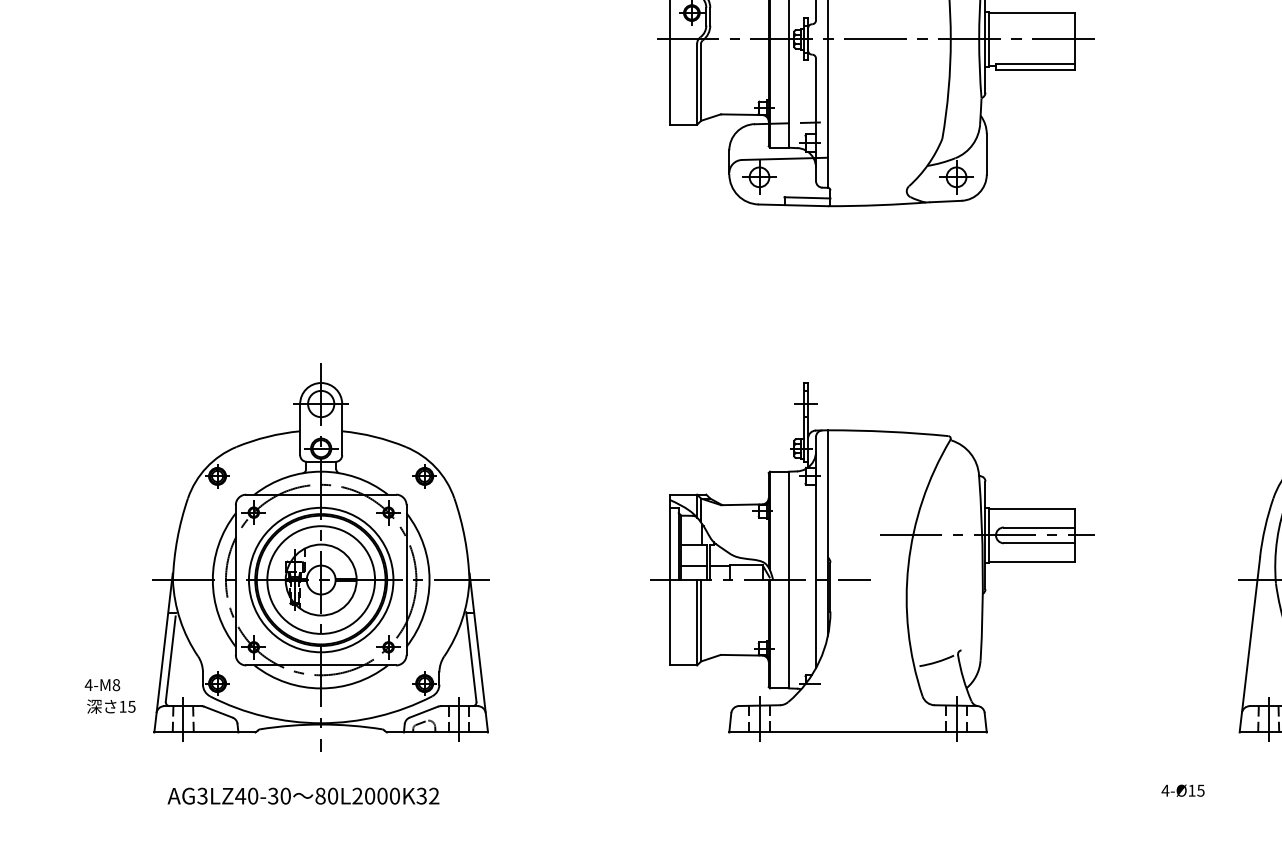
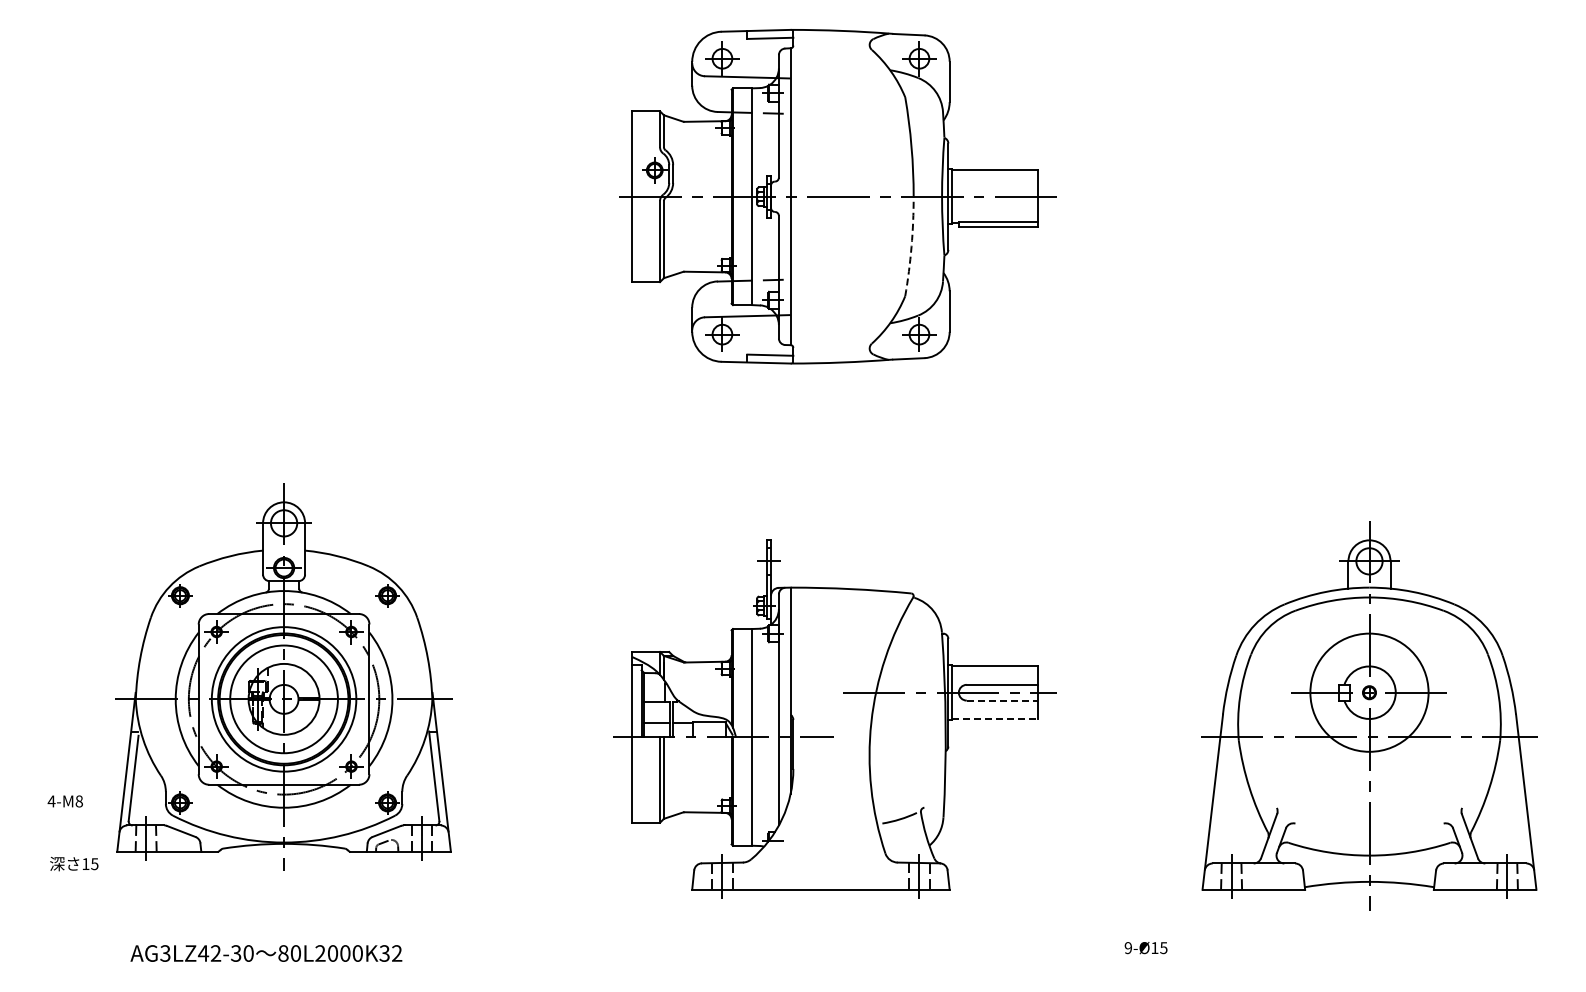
arc: (948, 89) -> (911, 246), solid -> dashed
line: (1039, 543) -> (1002, 700), solid -> dashed
part: (320, 557) -> (283, 676), moved
line: (1031, 562) -> (994, 719), solid -> dashed
text: (101, 685) -> (64, 801), moved
text: (1165, 791) -> (1128, 948), 4-Ø15 -> 9-Ø15
text: (252, 796) -> (215, 953), AG3LZ40-30 -> AG3LZ42-30

